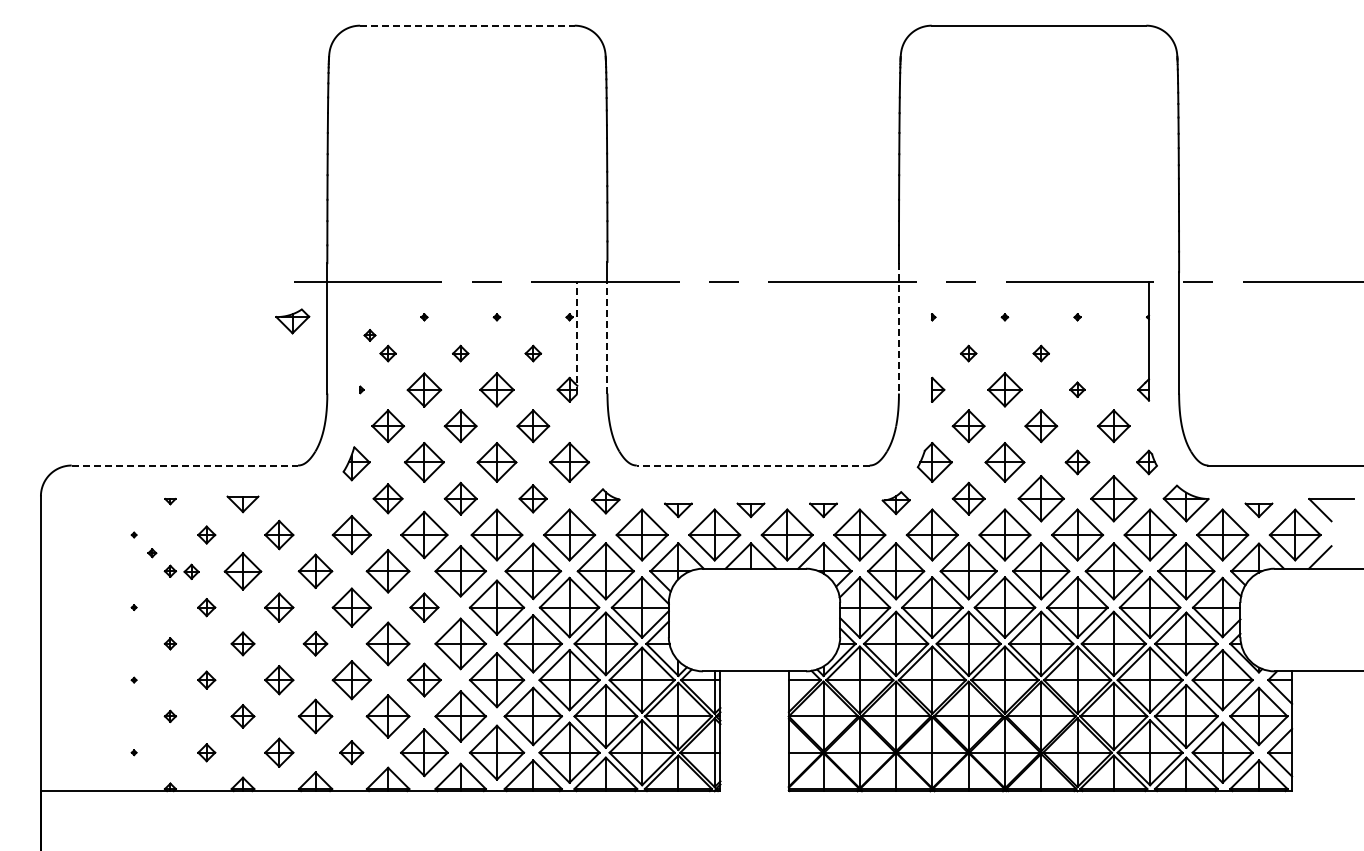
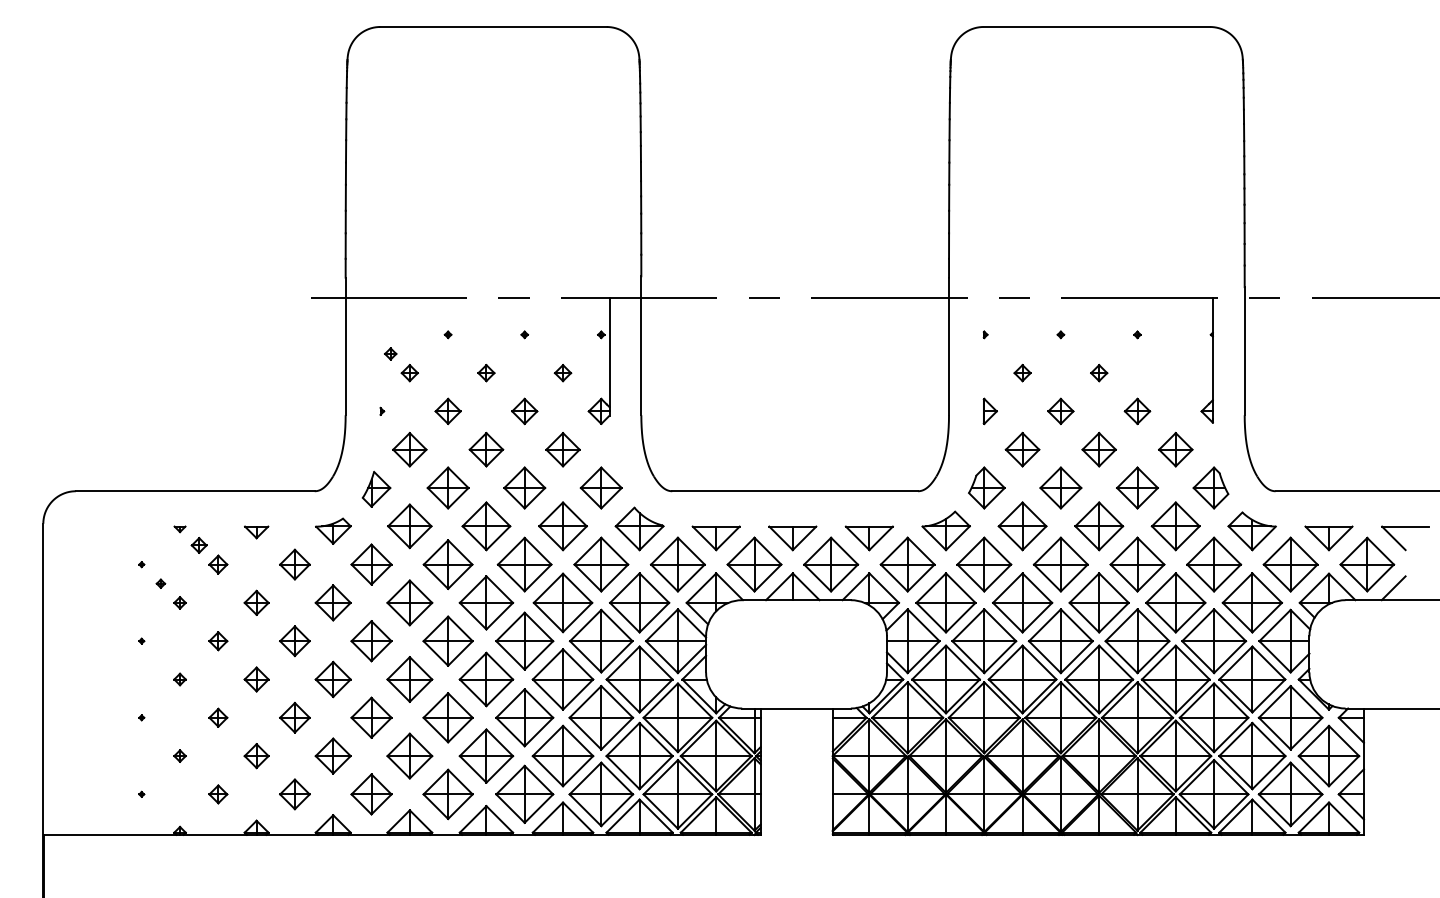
line: (467, 25) -> (493, 26), dashed -> solid
part: (292, 321) -> (333, 531), moved
line: (898, 328) -> (948, 346), dashed -> solid
line: (607, 337) -> (641, 356), dashed -> solid
line: (577, 338) -> (609, 357), dashed -> solid
part: (424, 389) -> (448, 411), size x0.71
part: (496, 389) -> (524, 411), size x0.71
part: (1004, 389) -> (1060, 411), size x0.71
part: (1077, 389) -> (1137, 411), size x1.67
part: (1077, 462) -> (1137, 488), size x1.67
part: (1146, 462) -> (1210, 488), size x1.67
line: (185, 465) -> (195, 491), dashed -> solid
line: (752, 465) -> (794, 491), dashed -> solid
part: (387, 498) -> (409, 526), size x1.43
part: (460, 498) -> (486, 526), size x1.43
part: (532, 498) -> (562, 526), size x1.67
part: (968, 498) -> (1022, 526), size x1.43
part: (605, 501) -> (639, 529), size x1.67
part: (895, 502) -> (945, 530), size x1.67
part: (242, 504) -> (256, 532), size x0.71
part: (678, 510) -> (716, 538), size x1.67
part: (750, 510) -> (792, 538), size x1.67
part: (823, 510) -> (869, 538), size x1.67
part: (1258, 510) -> (1328, 538), size x1.67
part: (242, 570) -> (256, 602), size x0.62
part: (191, 571) -> (199, 545), moved
part: (424, 607) -> (448, 641), size x1.67
part: (315, 643) -> (333, 679), size x1.43
part: (424, 679) -> (448, 717), size x1.43
part: (351, 752) -> (371, 794), size x1.67

